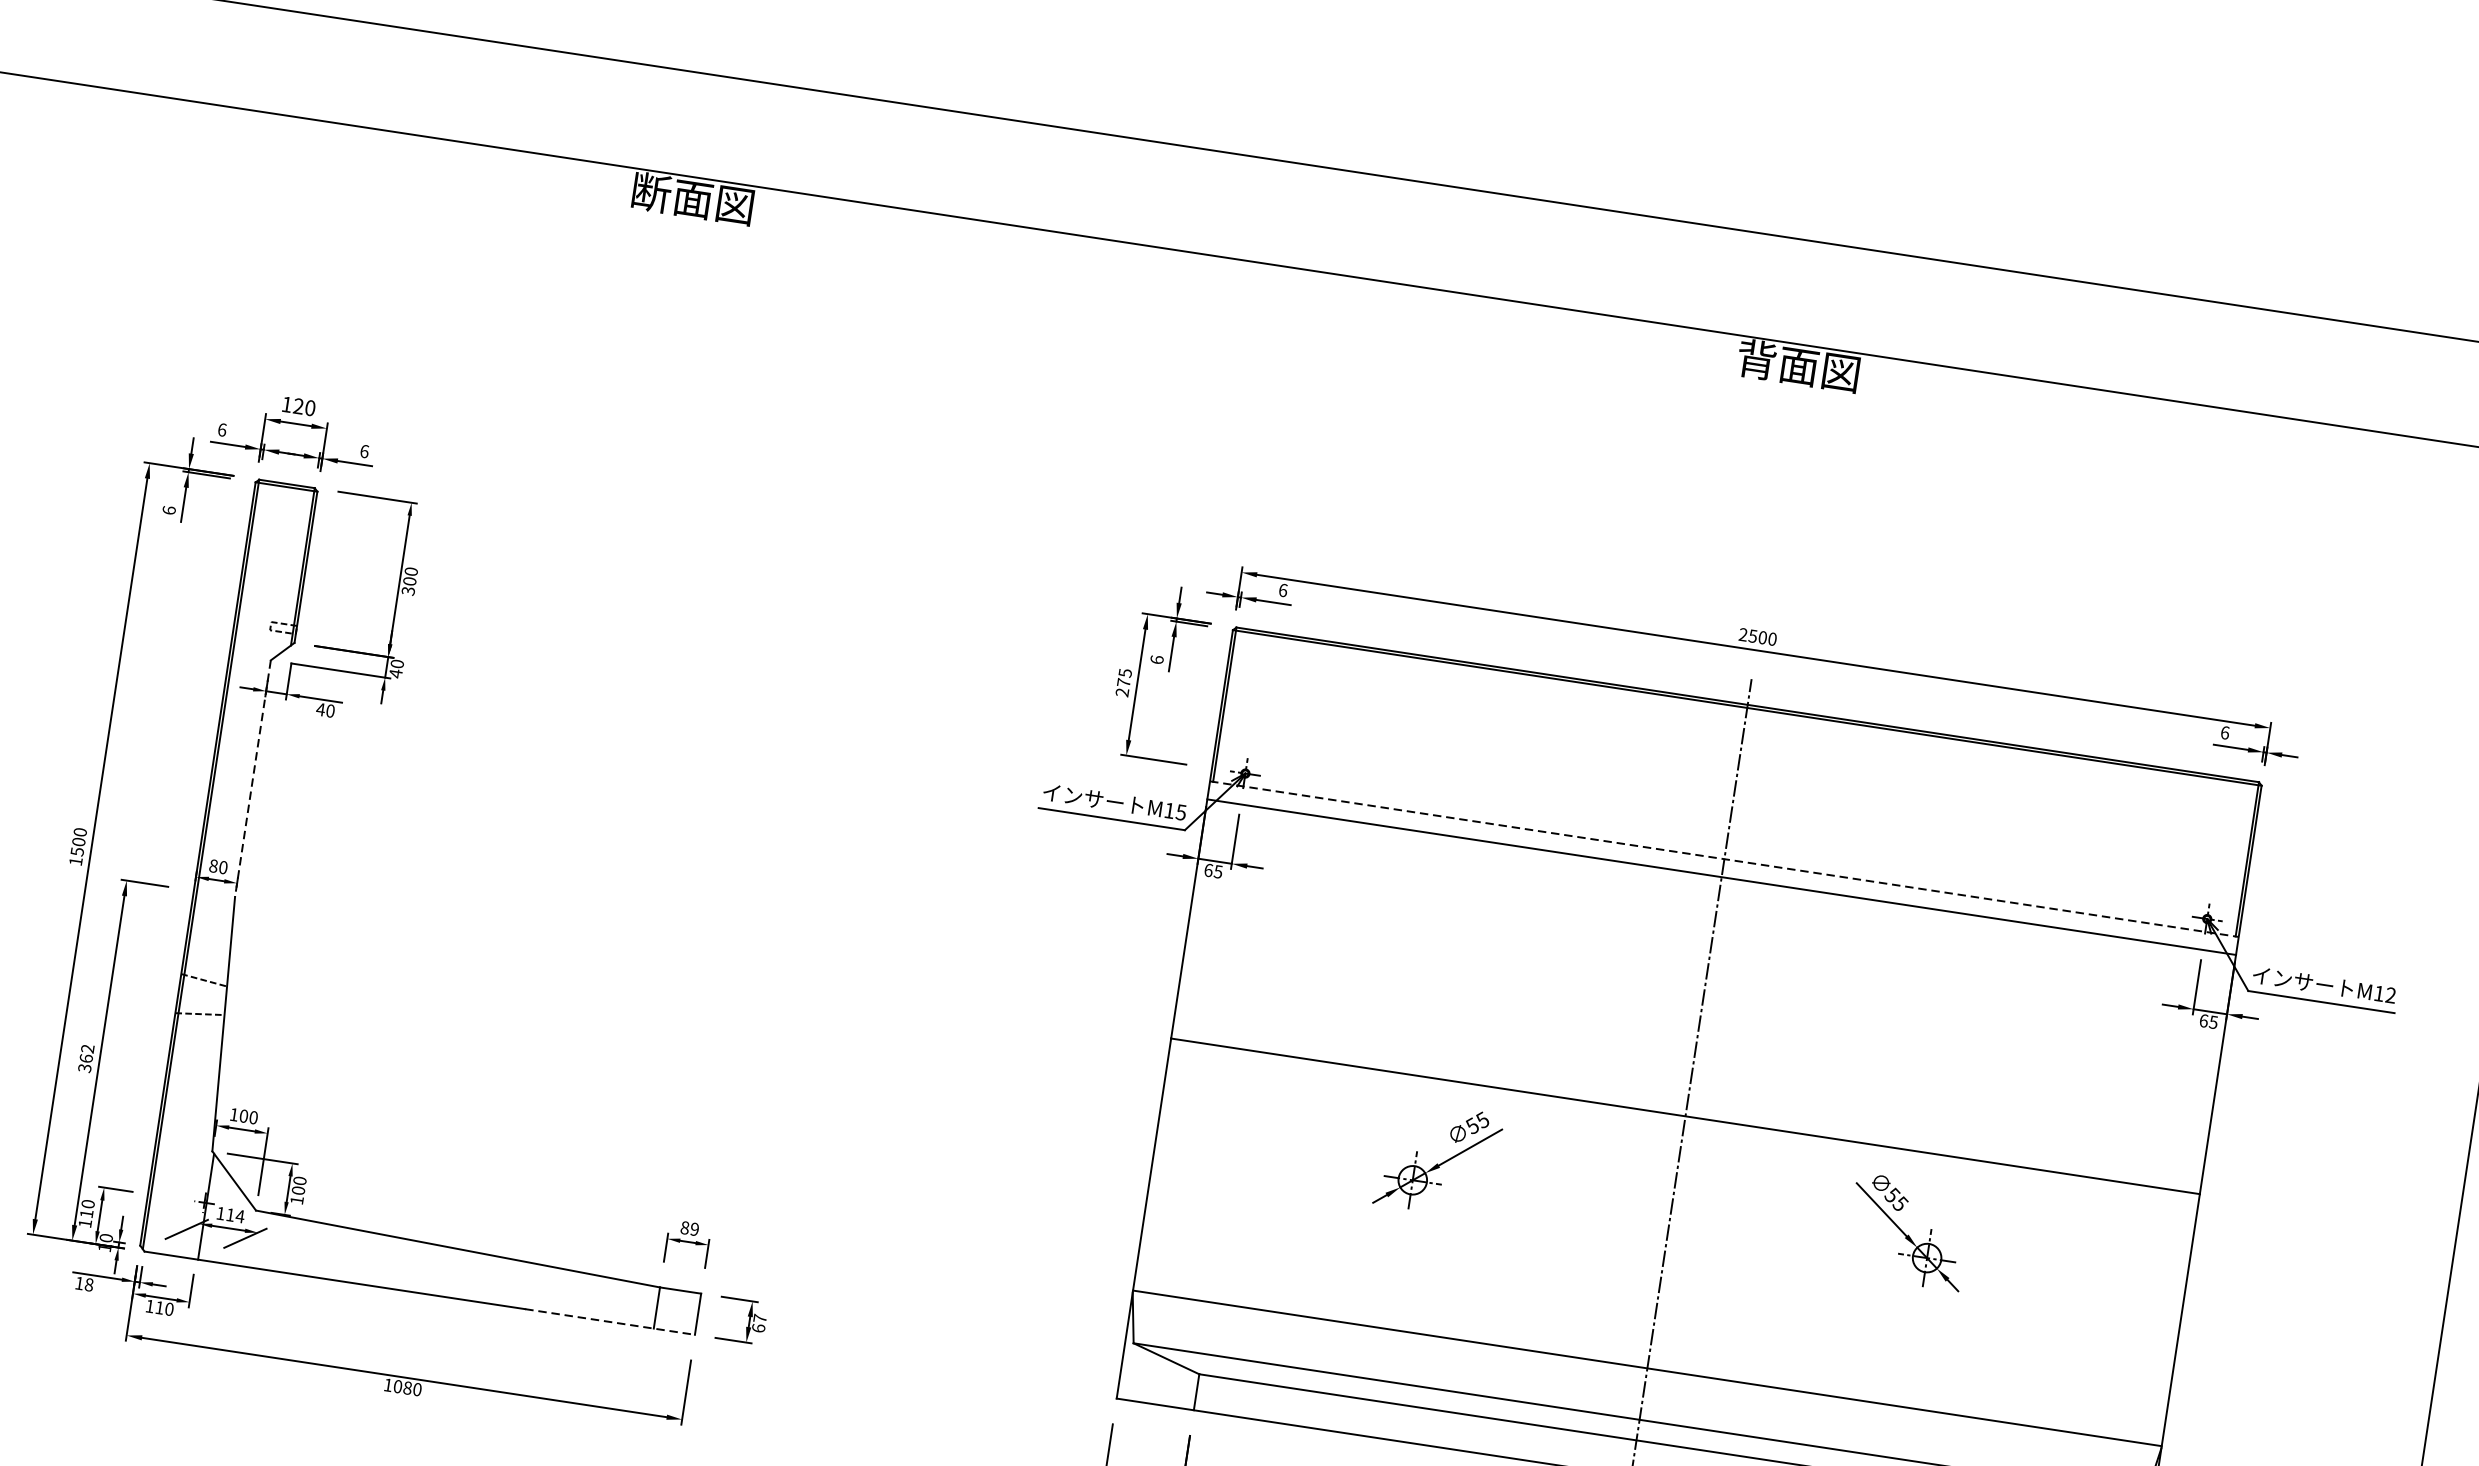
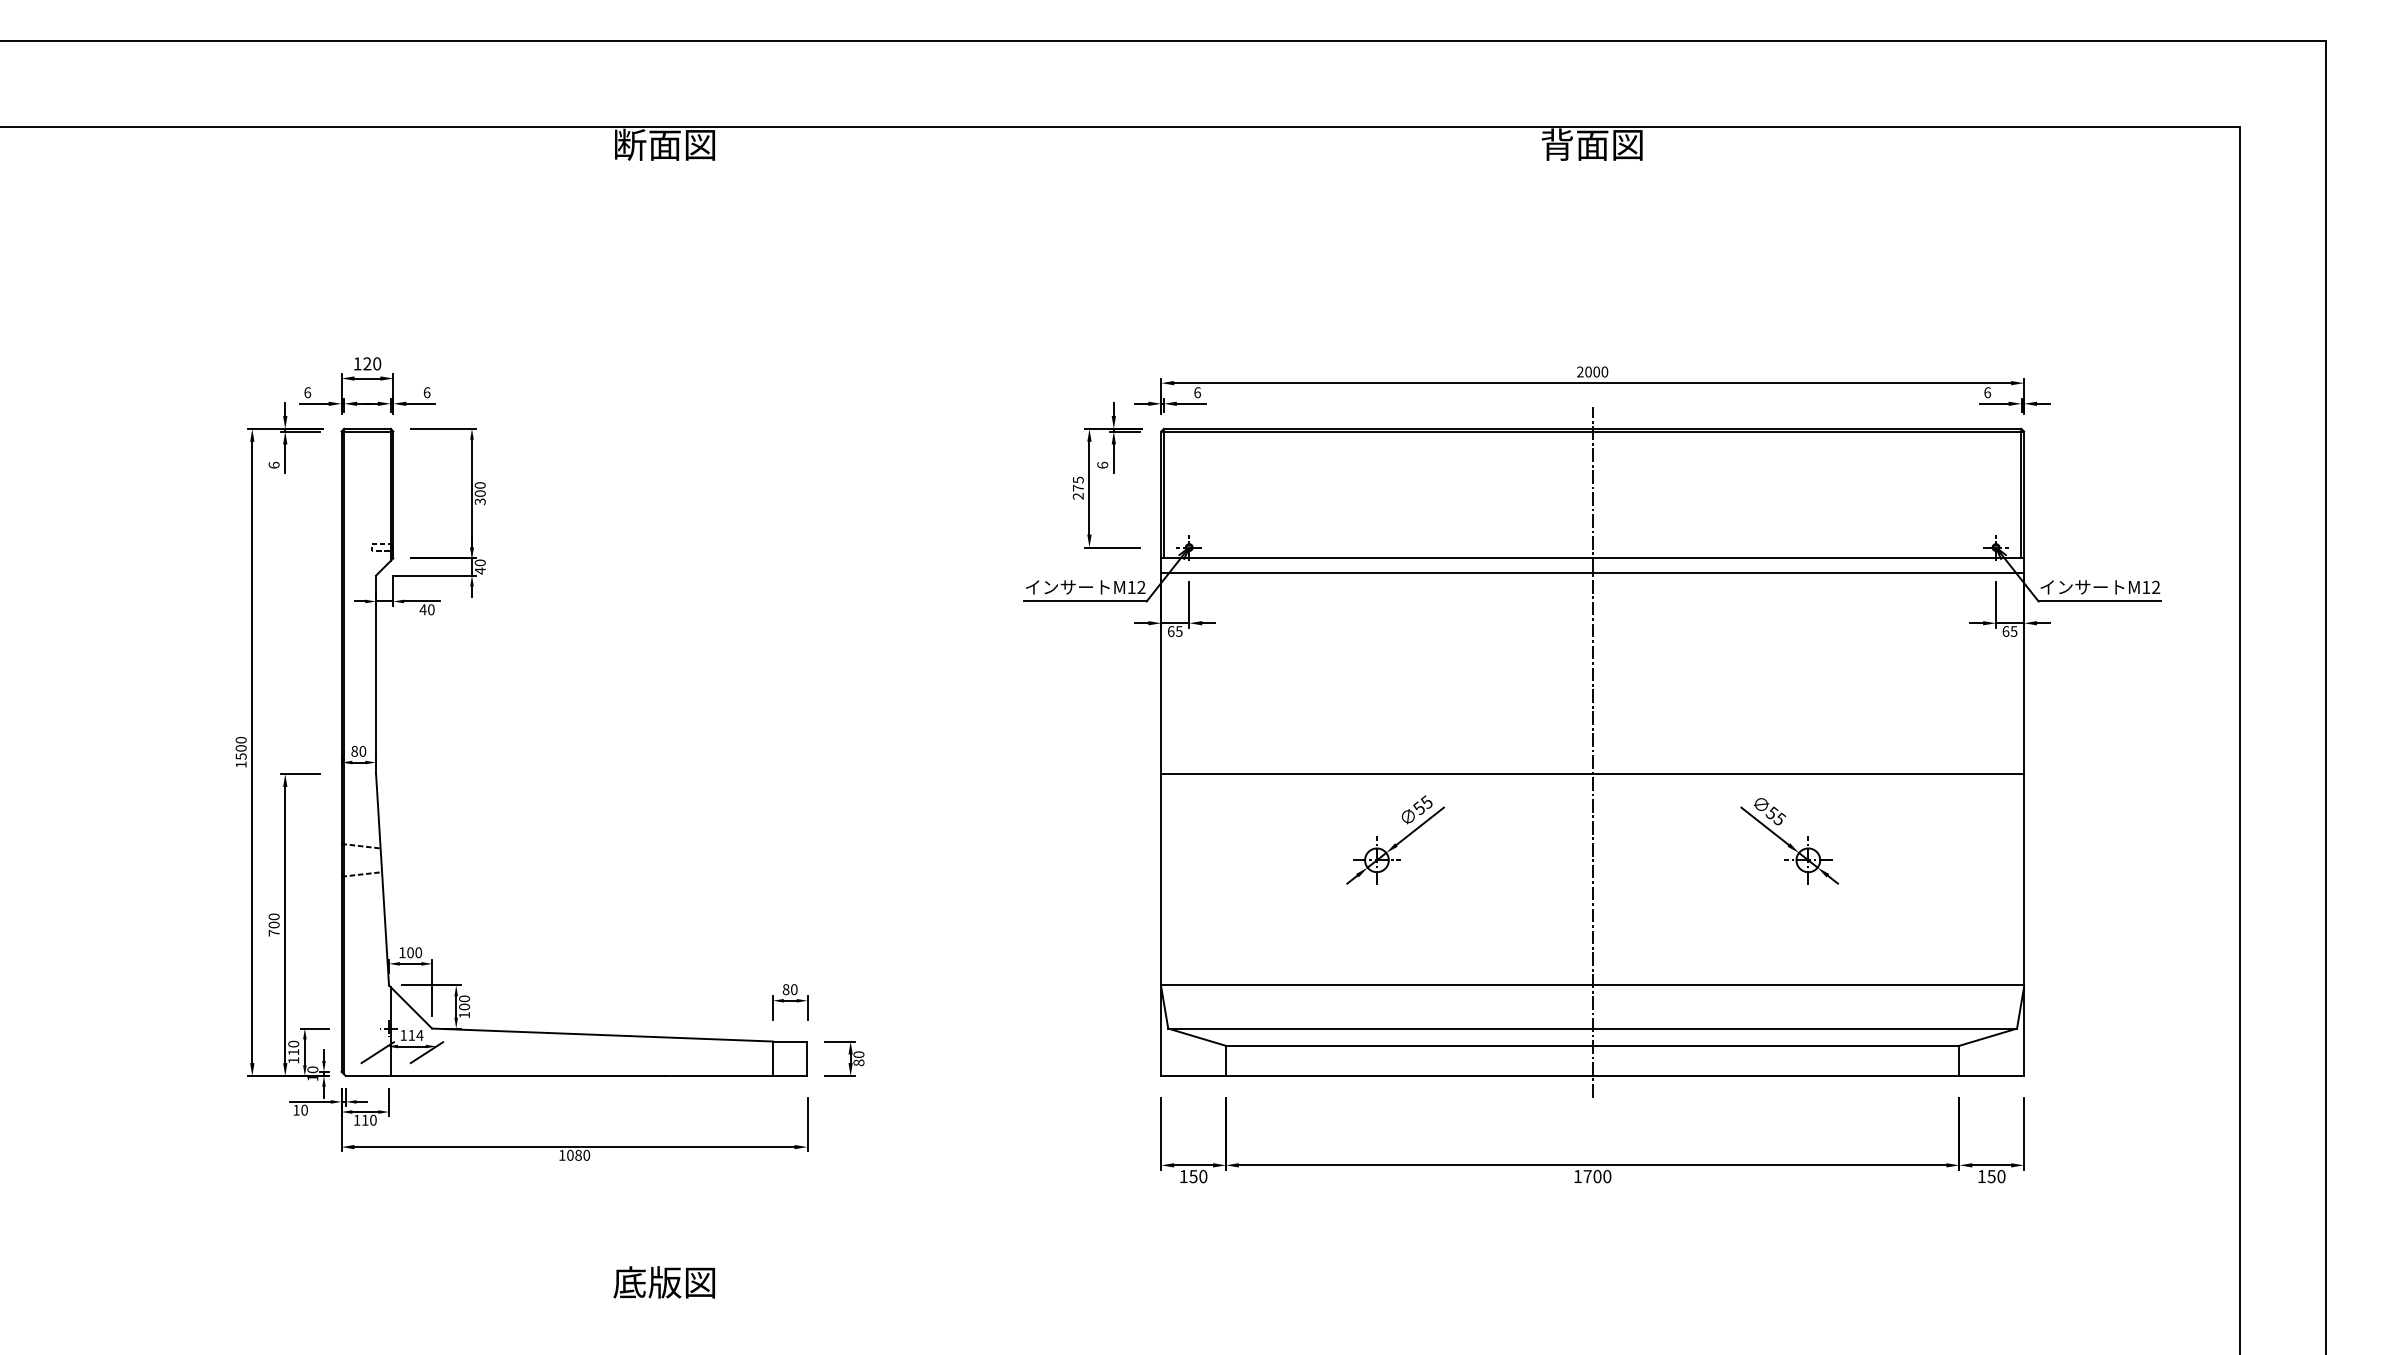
text: (1753, 635) -> (1588, 371), 2500 -> 2000
line: (253, 779) -> (376, 675), dashed -> solid
text: (1181, 812) -> (1141, 587), M15 -> M12
line: (1725, 859) -> (1593, 558), dashed -> solid
text: (85, 1057) -> (273, 924), 362 -> 700
text: (695, 1229) -> (794, 989), 89 -> 80
text: (89, 1285) -> (304, 1110), 18 -> 10
line: (610, 1322) -> (736, 1076), dashed -> solid
text: (758, 1323) -> (858, 1058), 67 -> 80

